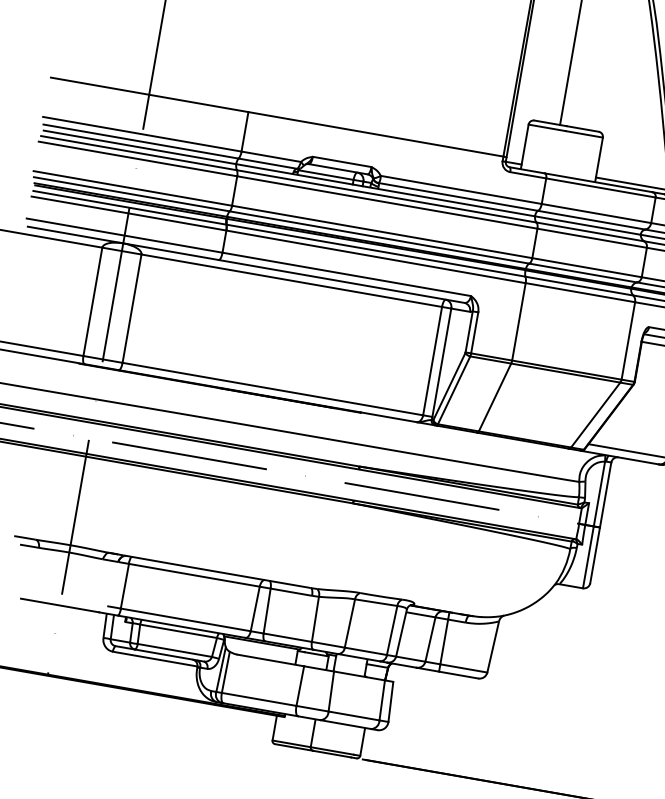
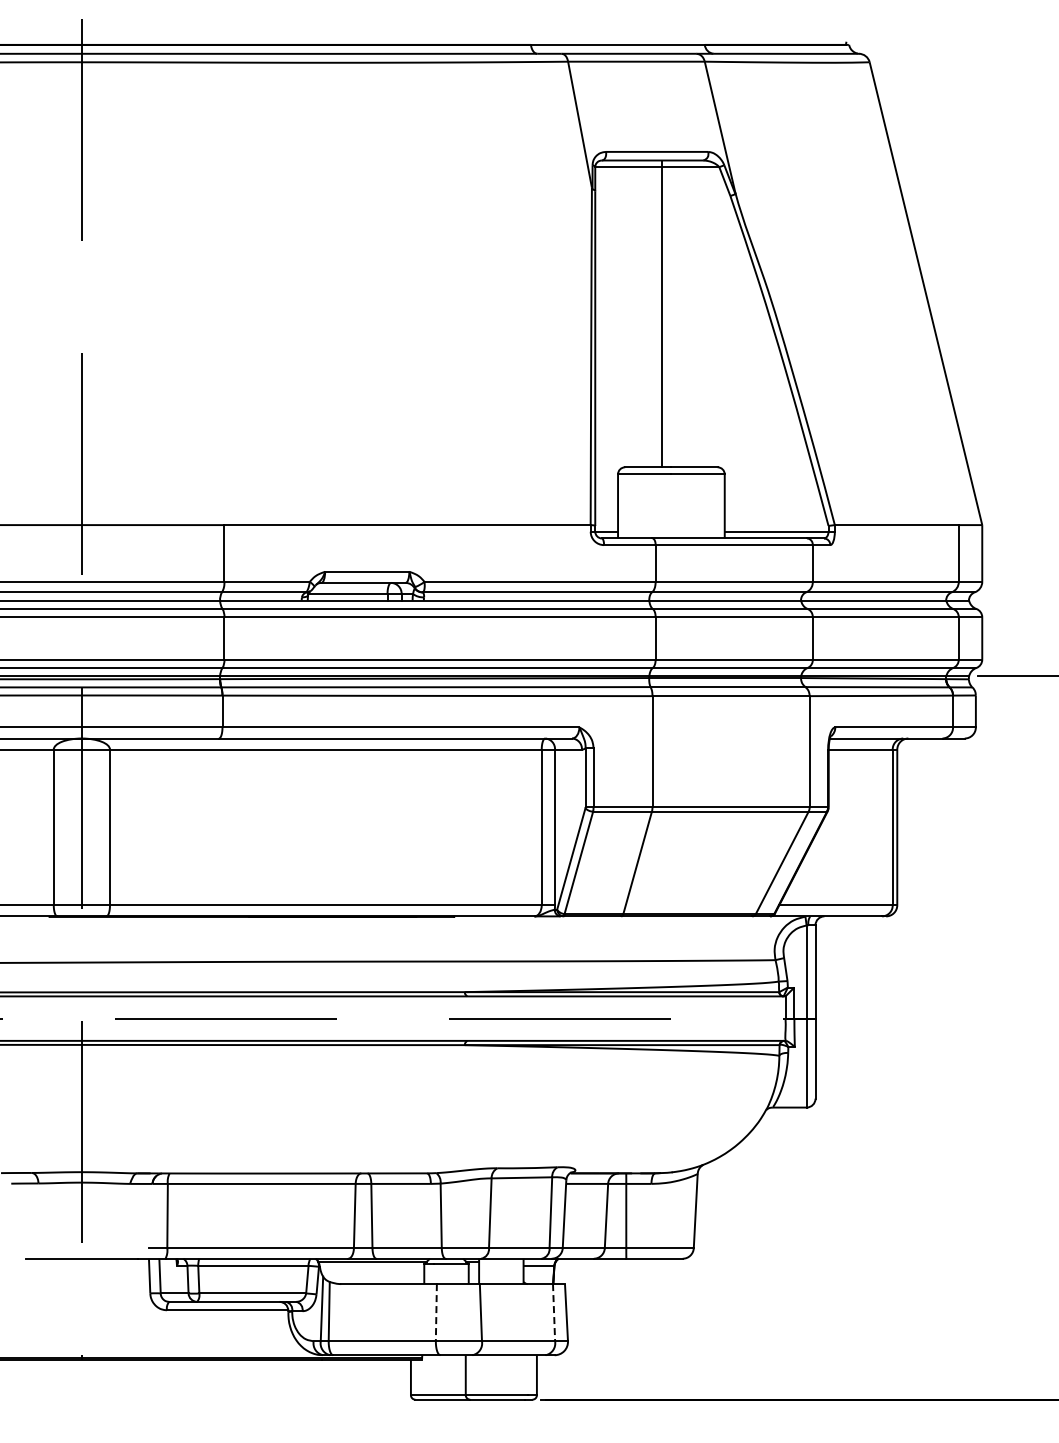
line: (300, 686) -> (436, 1312), solid -> dashed
line: (382, 700) -> (554, 1312), solid -> dashed

